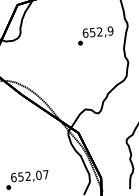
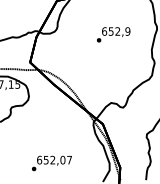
text: (95, 35) -> (113, 34), moved

